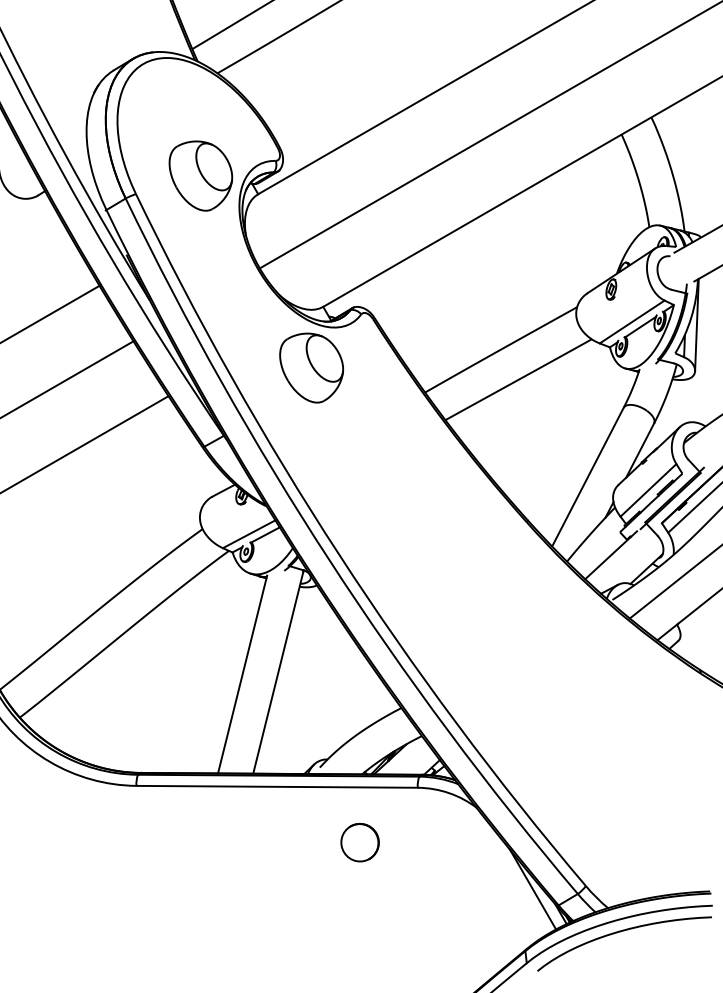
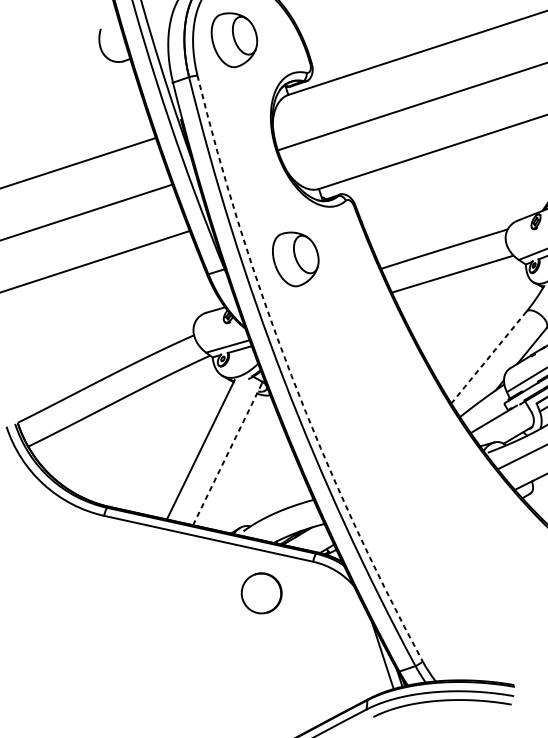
part: (200, 175) -> (233, 39), moved
part: (311, 367) -> (294, 259), moved
line: (587, 477) -> (488, 357), solid -> dashed
arc: (338, 554) -> (291, 375), solid -> dashed
line: (278, 672) -> (227, 453), solid -> dashed
part: (359, 842) -> (261, 593), size x1.4

